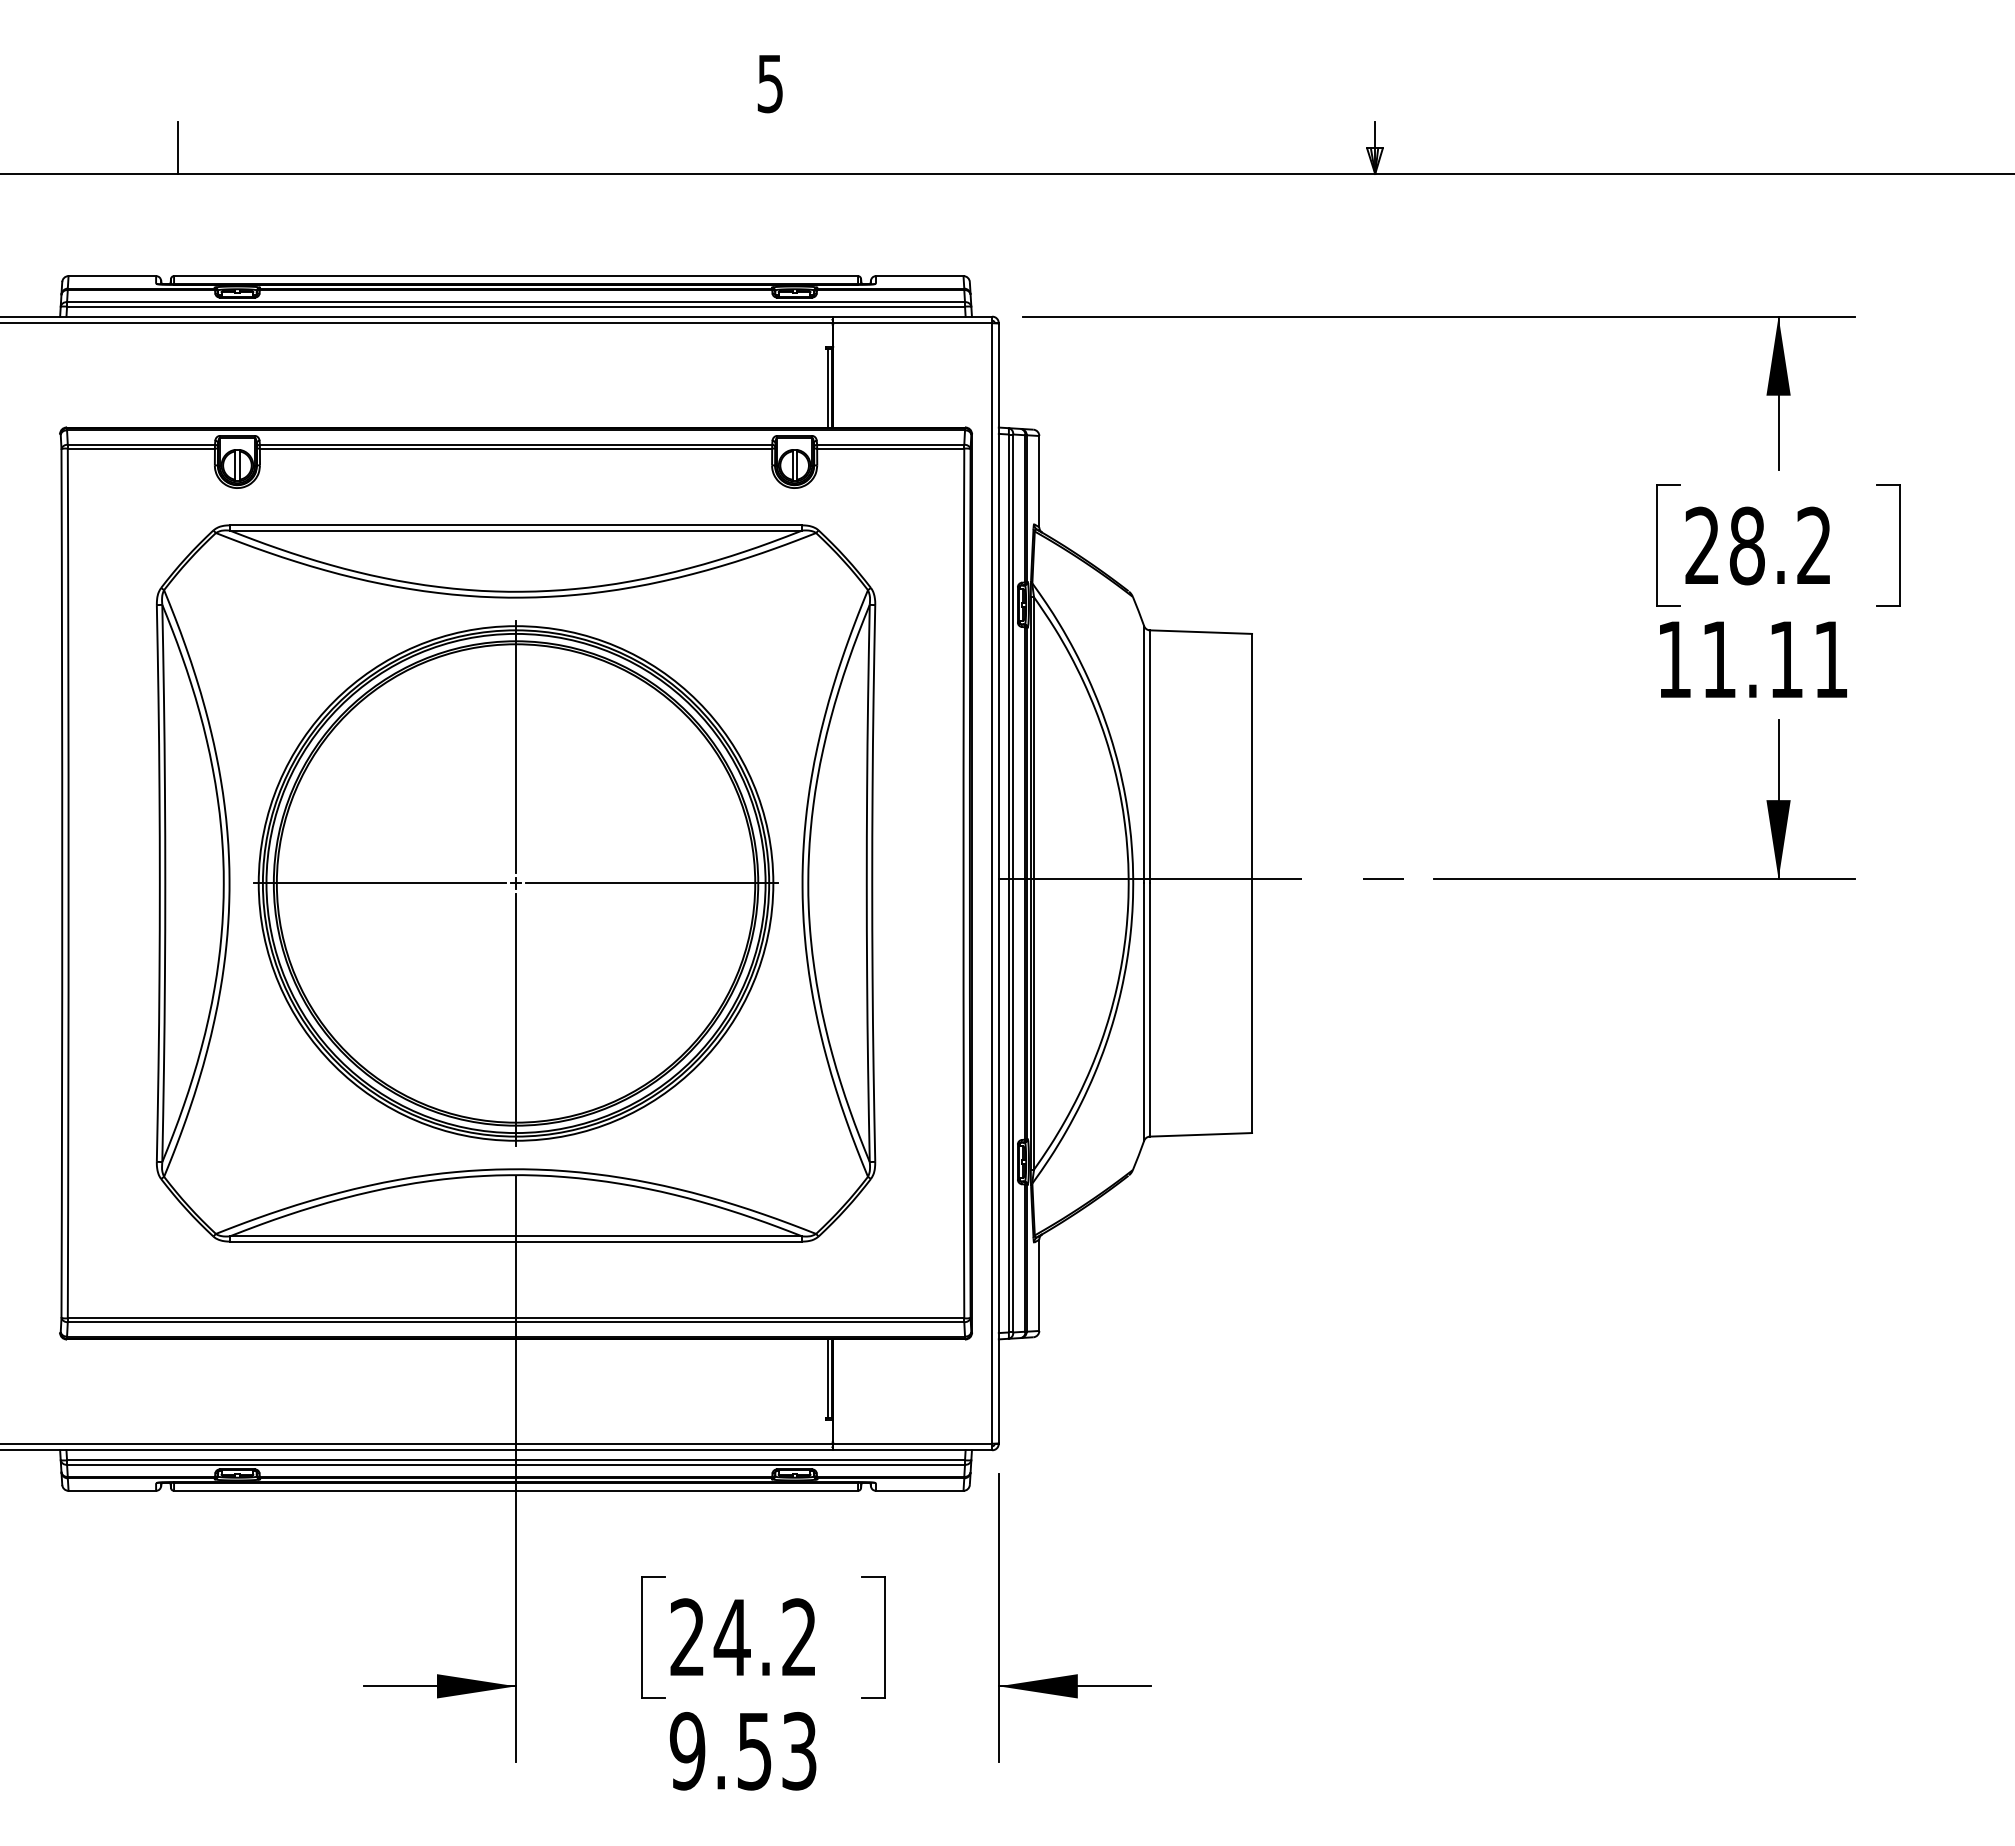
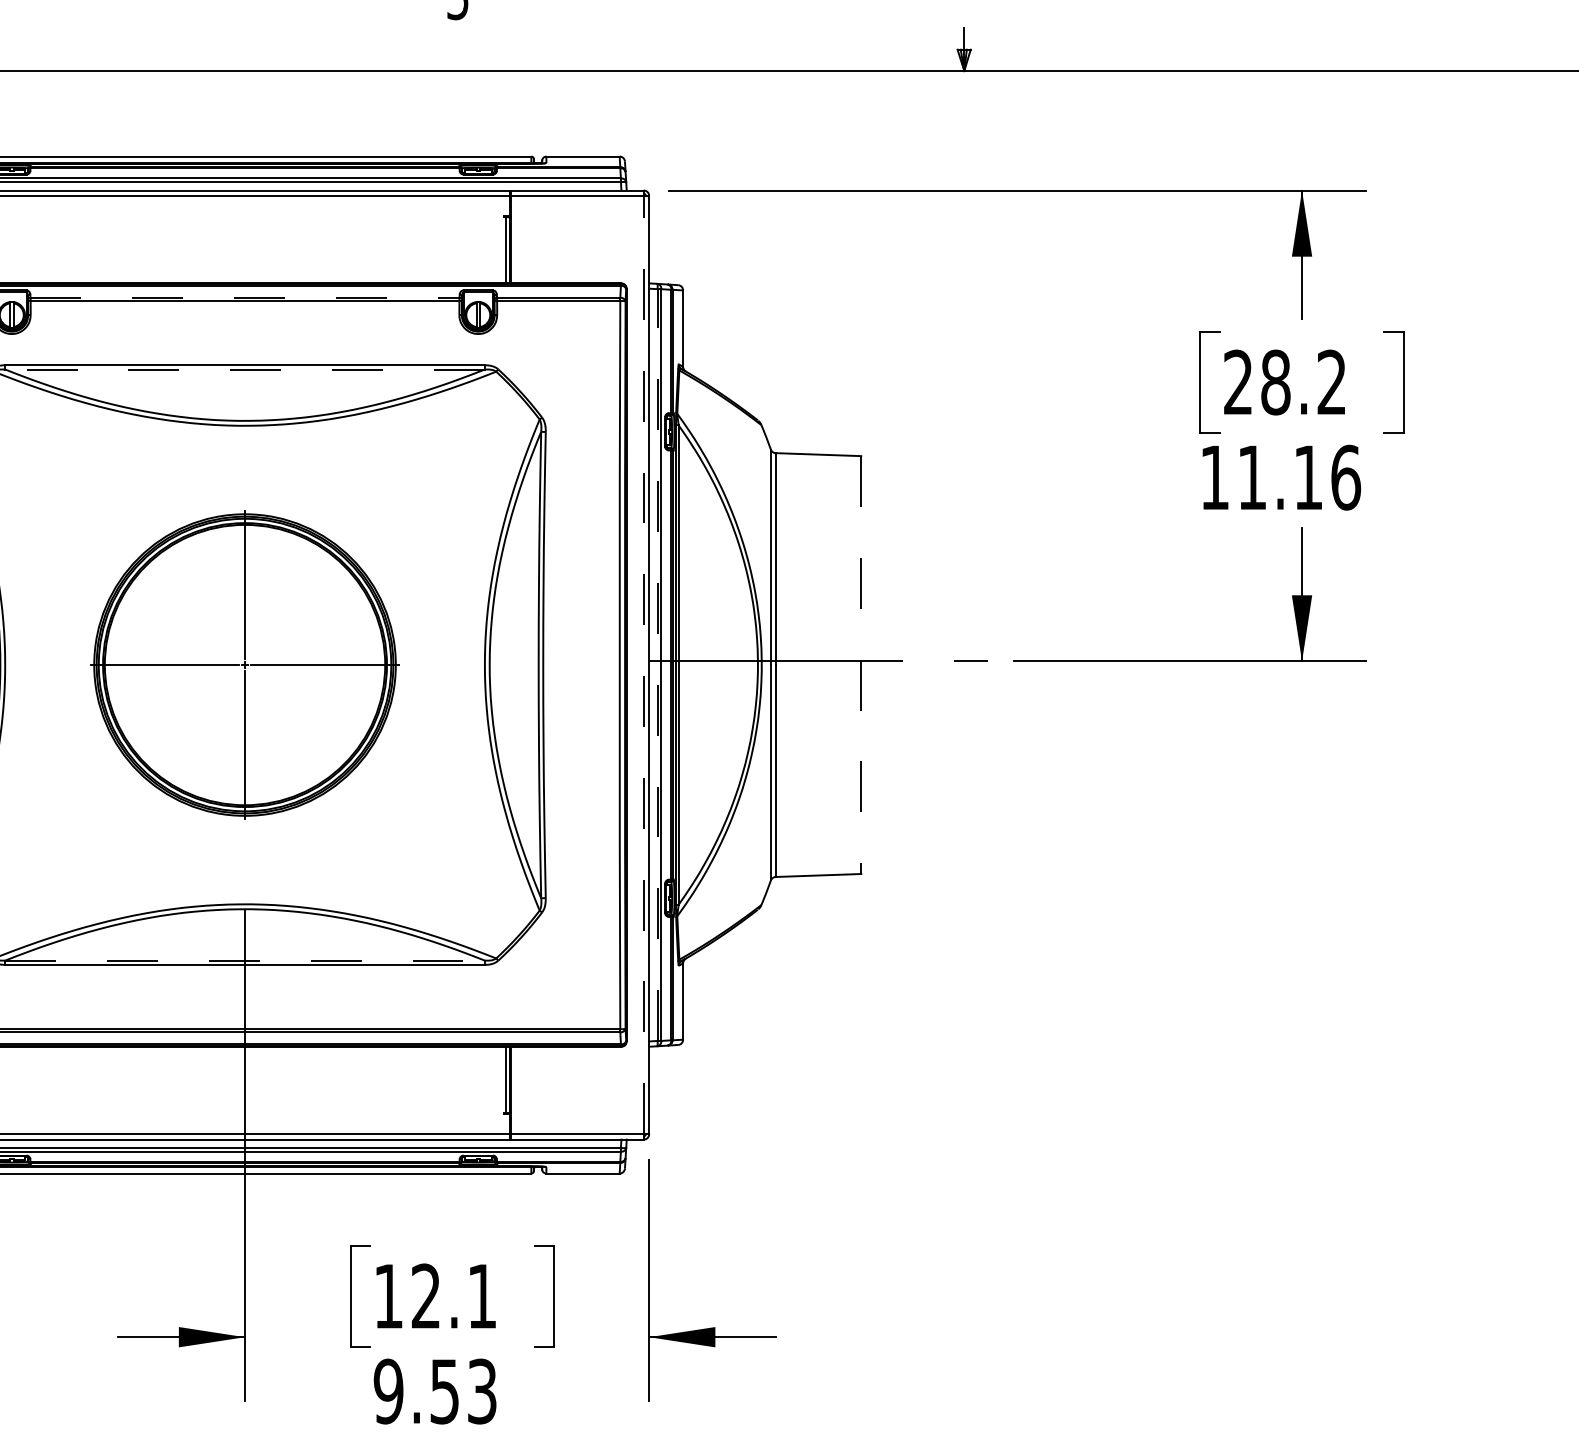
line: (516, 444) -> (245, 297), solid -> dashed
line: (515, 530) -> (244, 369), solid -> dashed
text: (1831, 659) -> (1346, 477), 11.11 -> 11.16
line: (992, 882) -> (643, 664), solid -> dashed
part: (515, 883) -> (244, 665), size x0.7
line: (1008, 883) -> (657, 665), solid -> dashed
line: (1252, 883) -> (861, 665), solid -> dashed
line: (516, 1236) -> (245, 960), solid -> dashed
text: (742, 1636) -> (434, 1295), 24.2 -> 12.1

